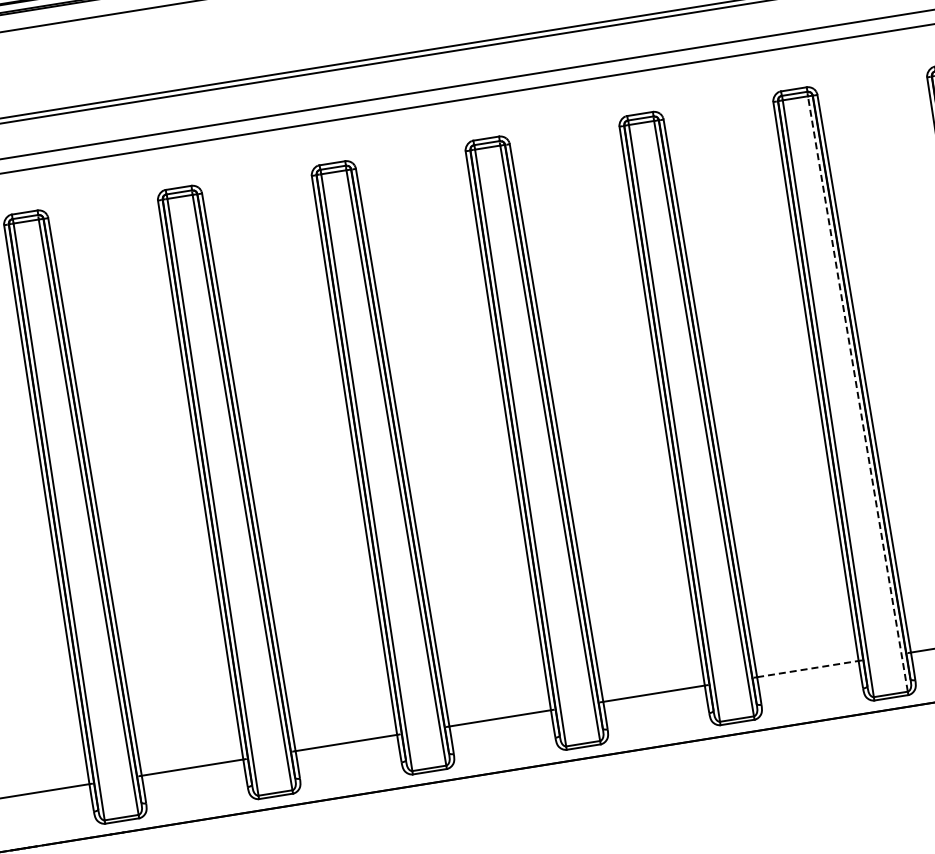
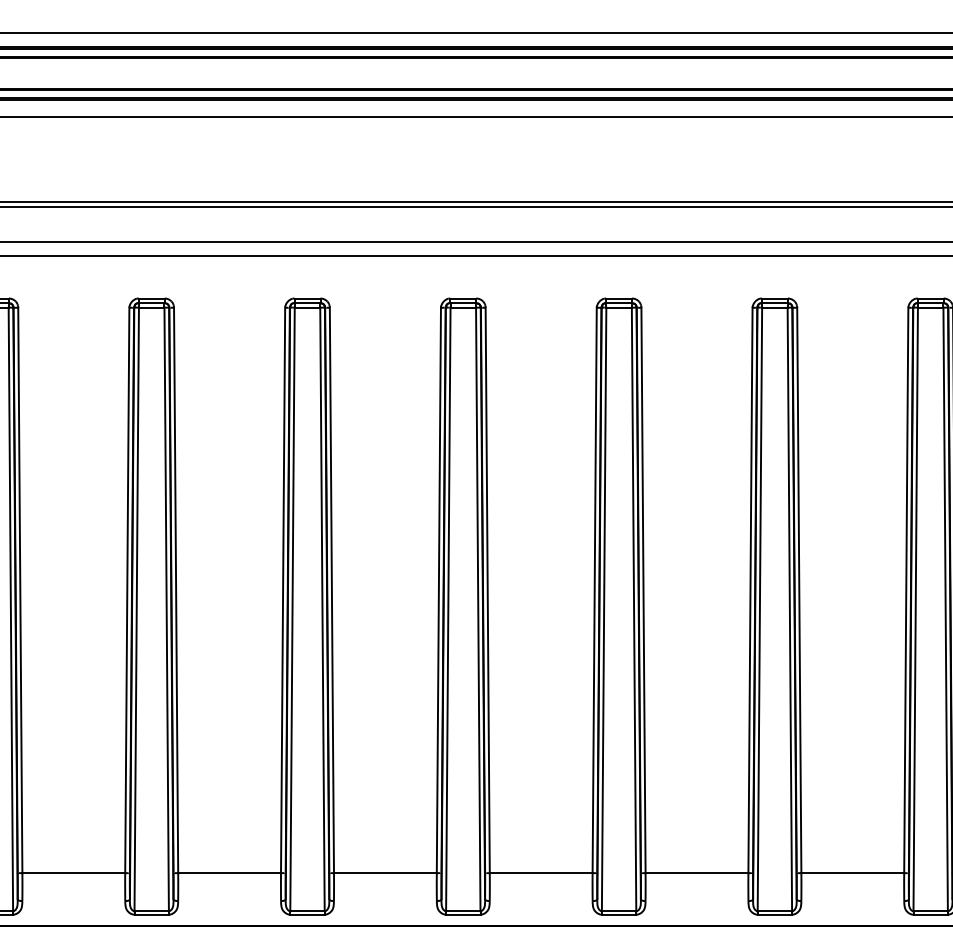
line: (857, 394) -> (789, 609), dashed -> solid
line: (808, 669) -> (697, 873), dashed -> solid

